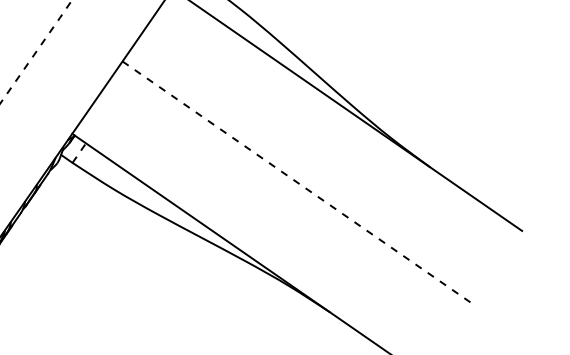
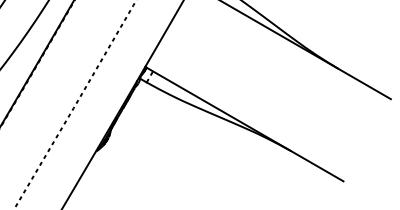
line: (298, 181) -> (268, 82), removed

